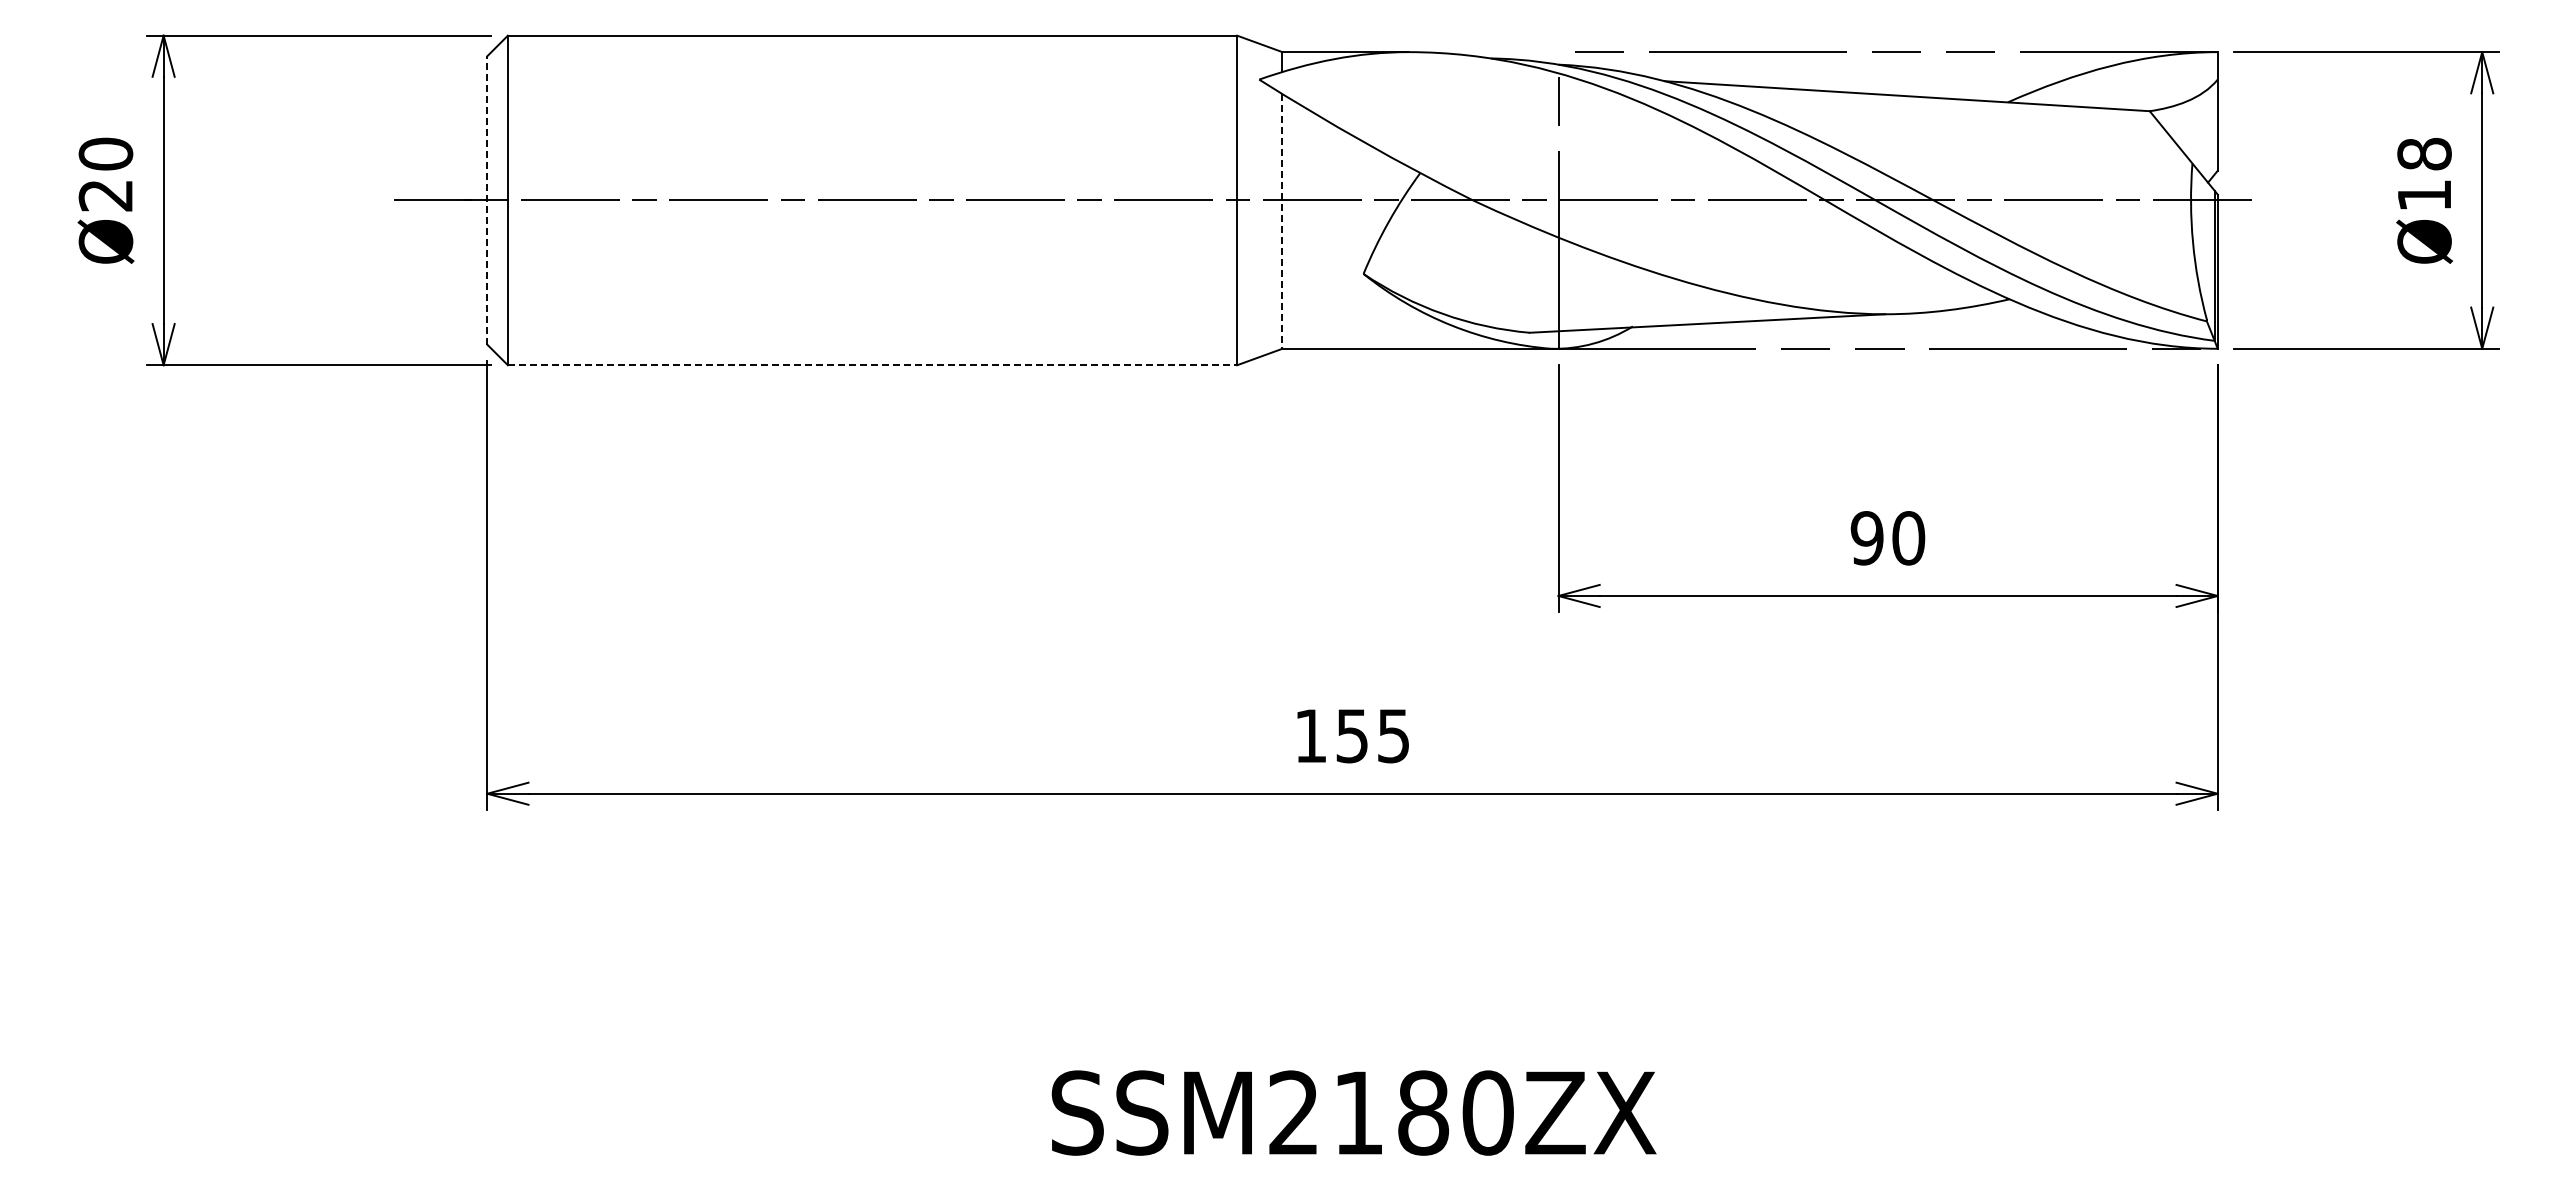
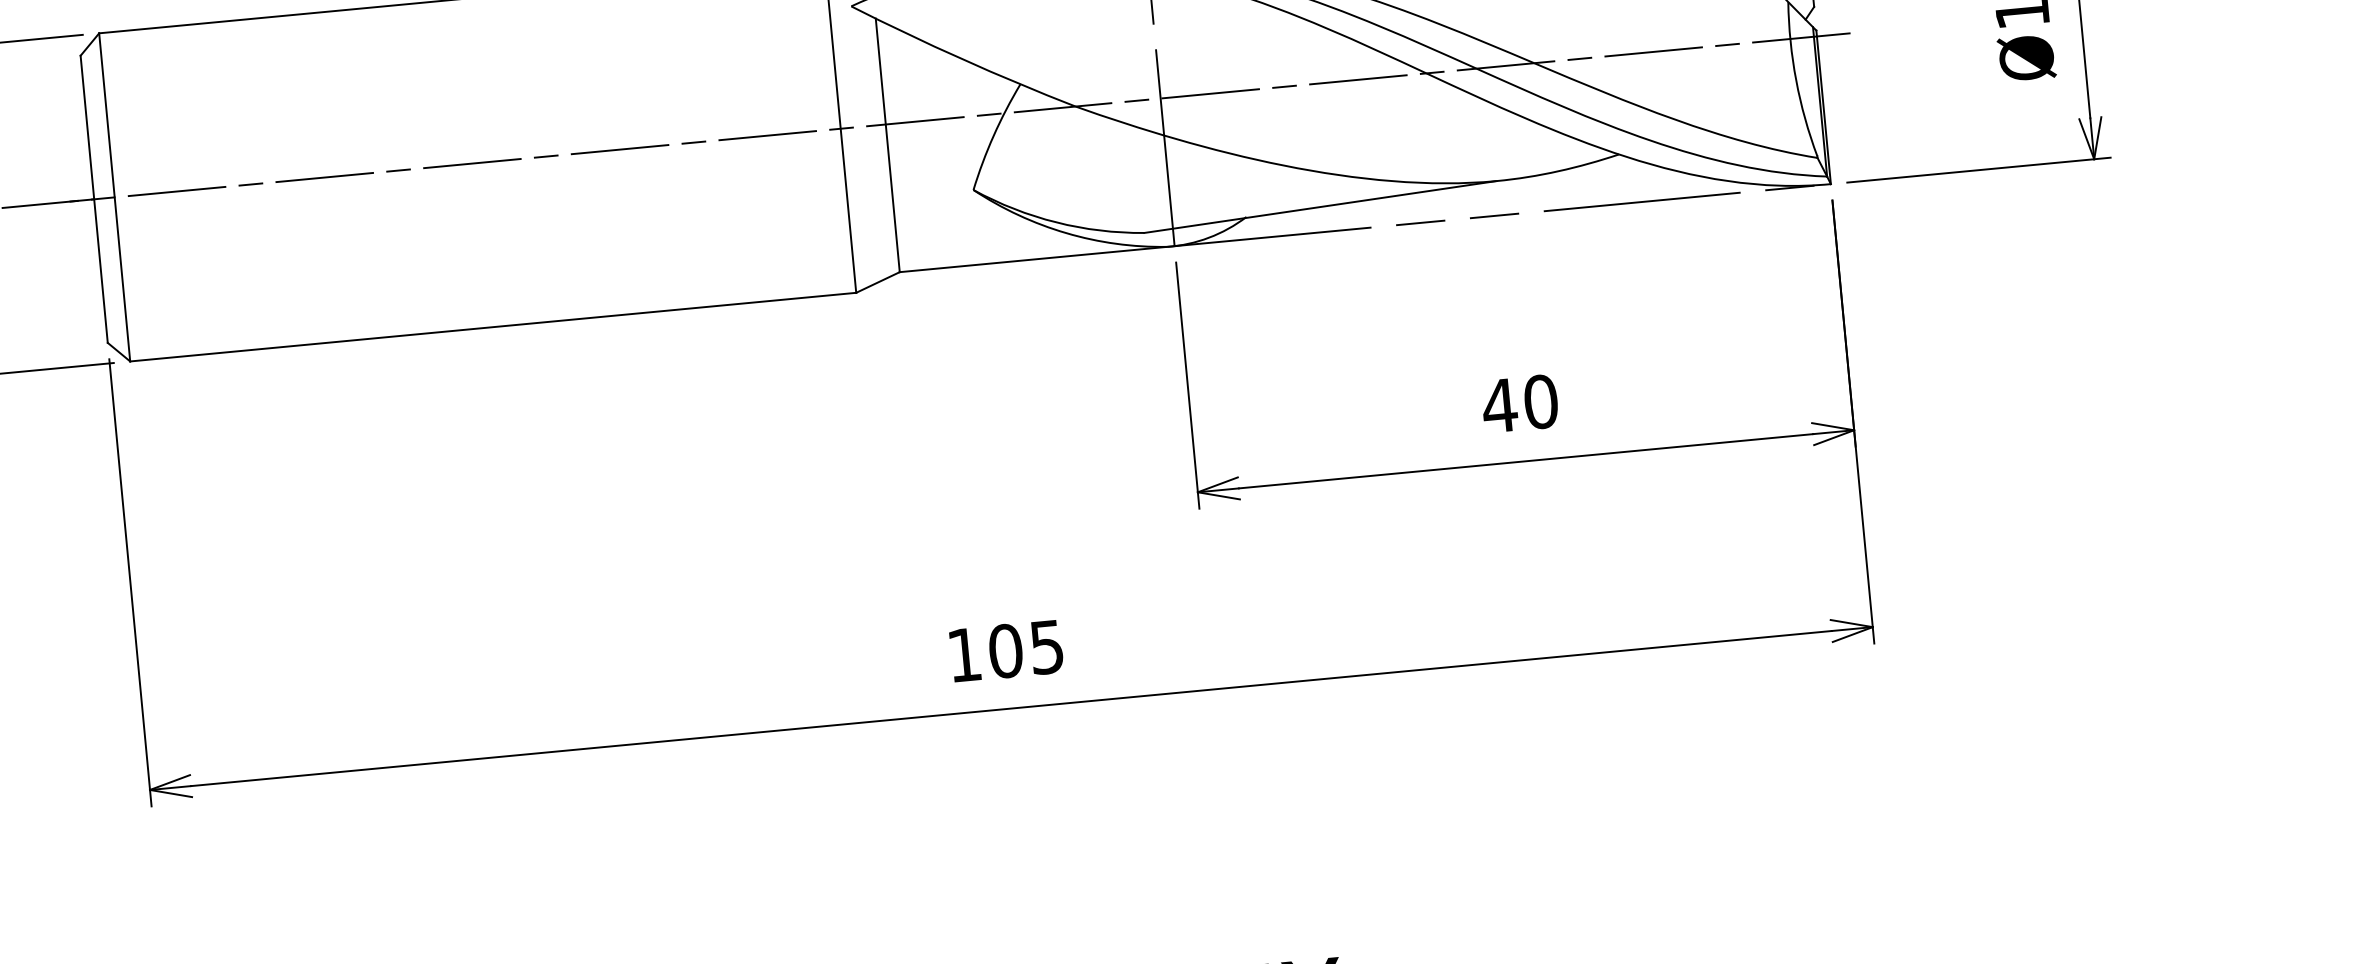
line: (487, 199) -> (94, 198), dashed -> solid
line: (1282, 221) -> (887, 145), dashed -> solid
line: (872, 365) -> (493, 327), dashed -> solid
text: (1867, 538) -> (1500, 405), 90 -> 40
text: (1352, 735) -> (1005, 650), 155 -> 105

